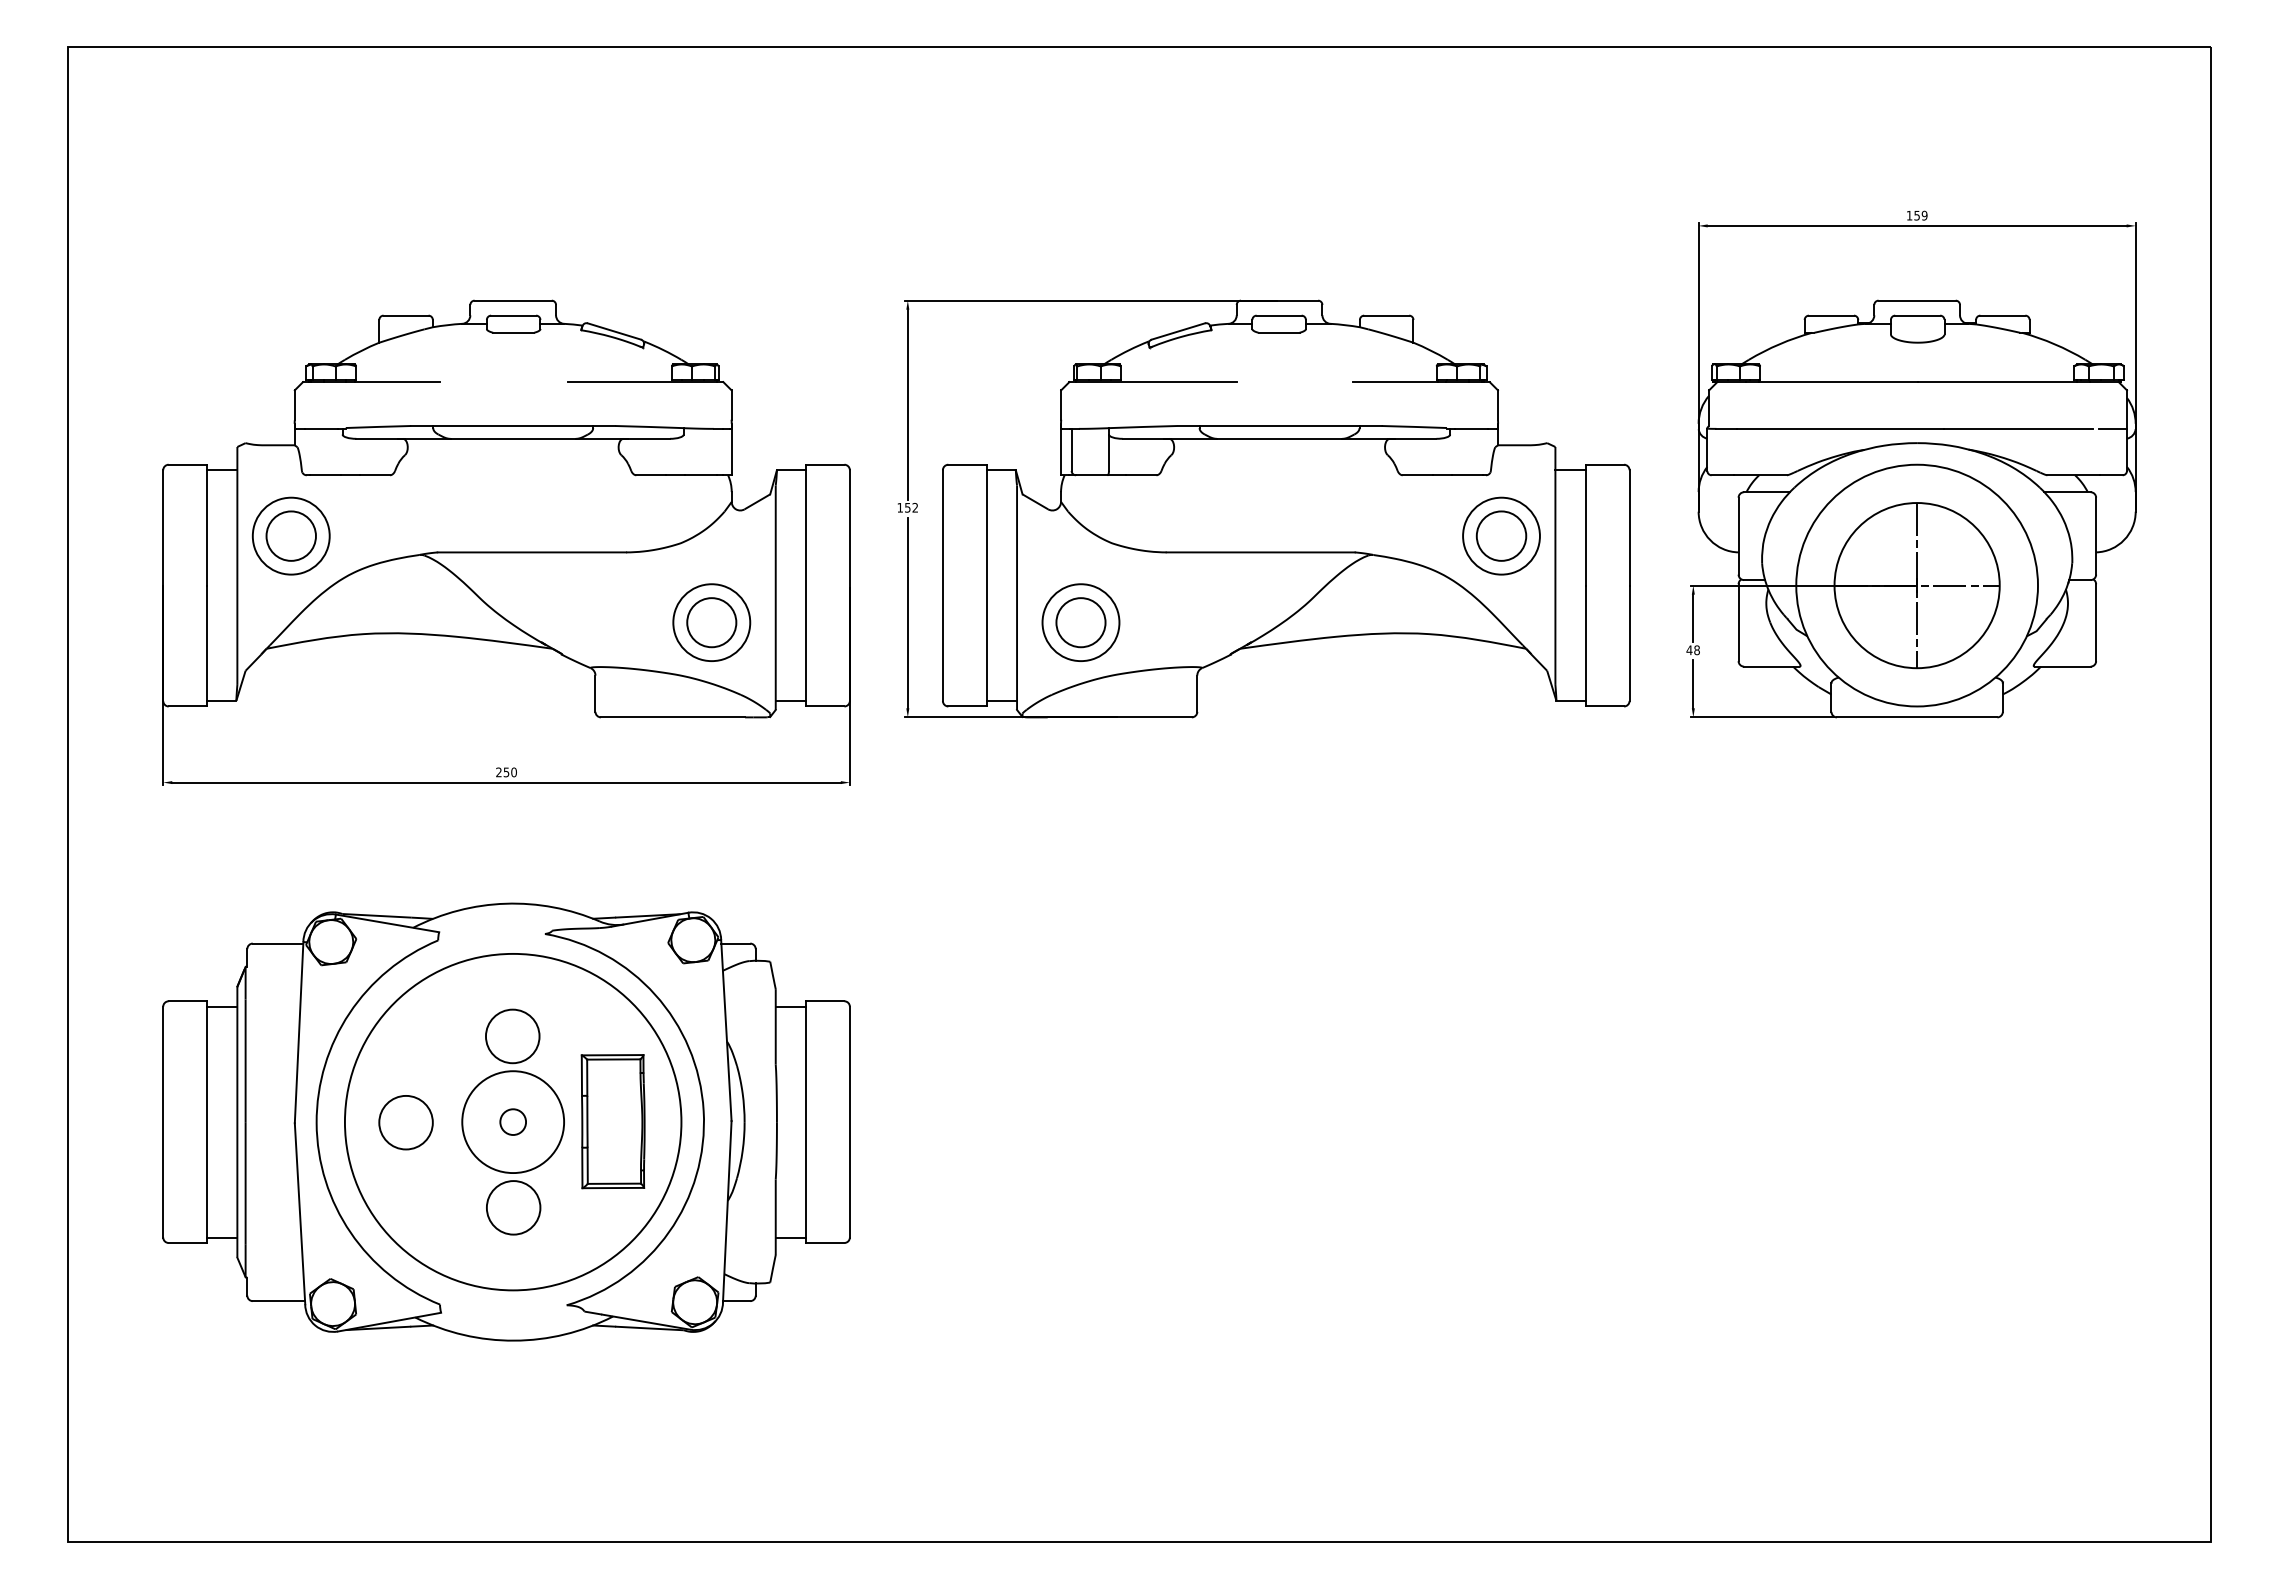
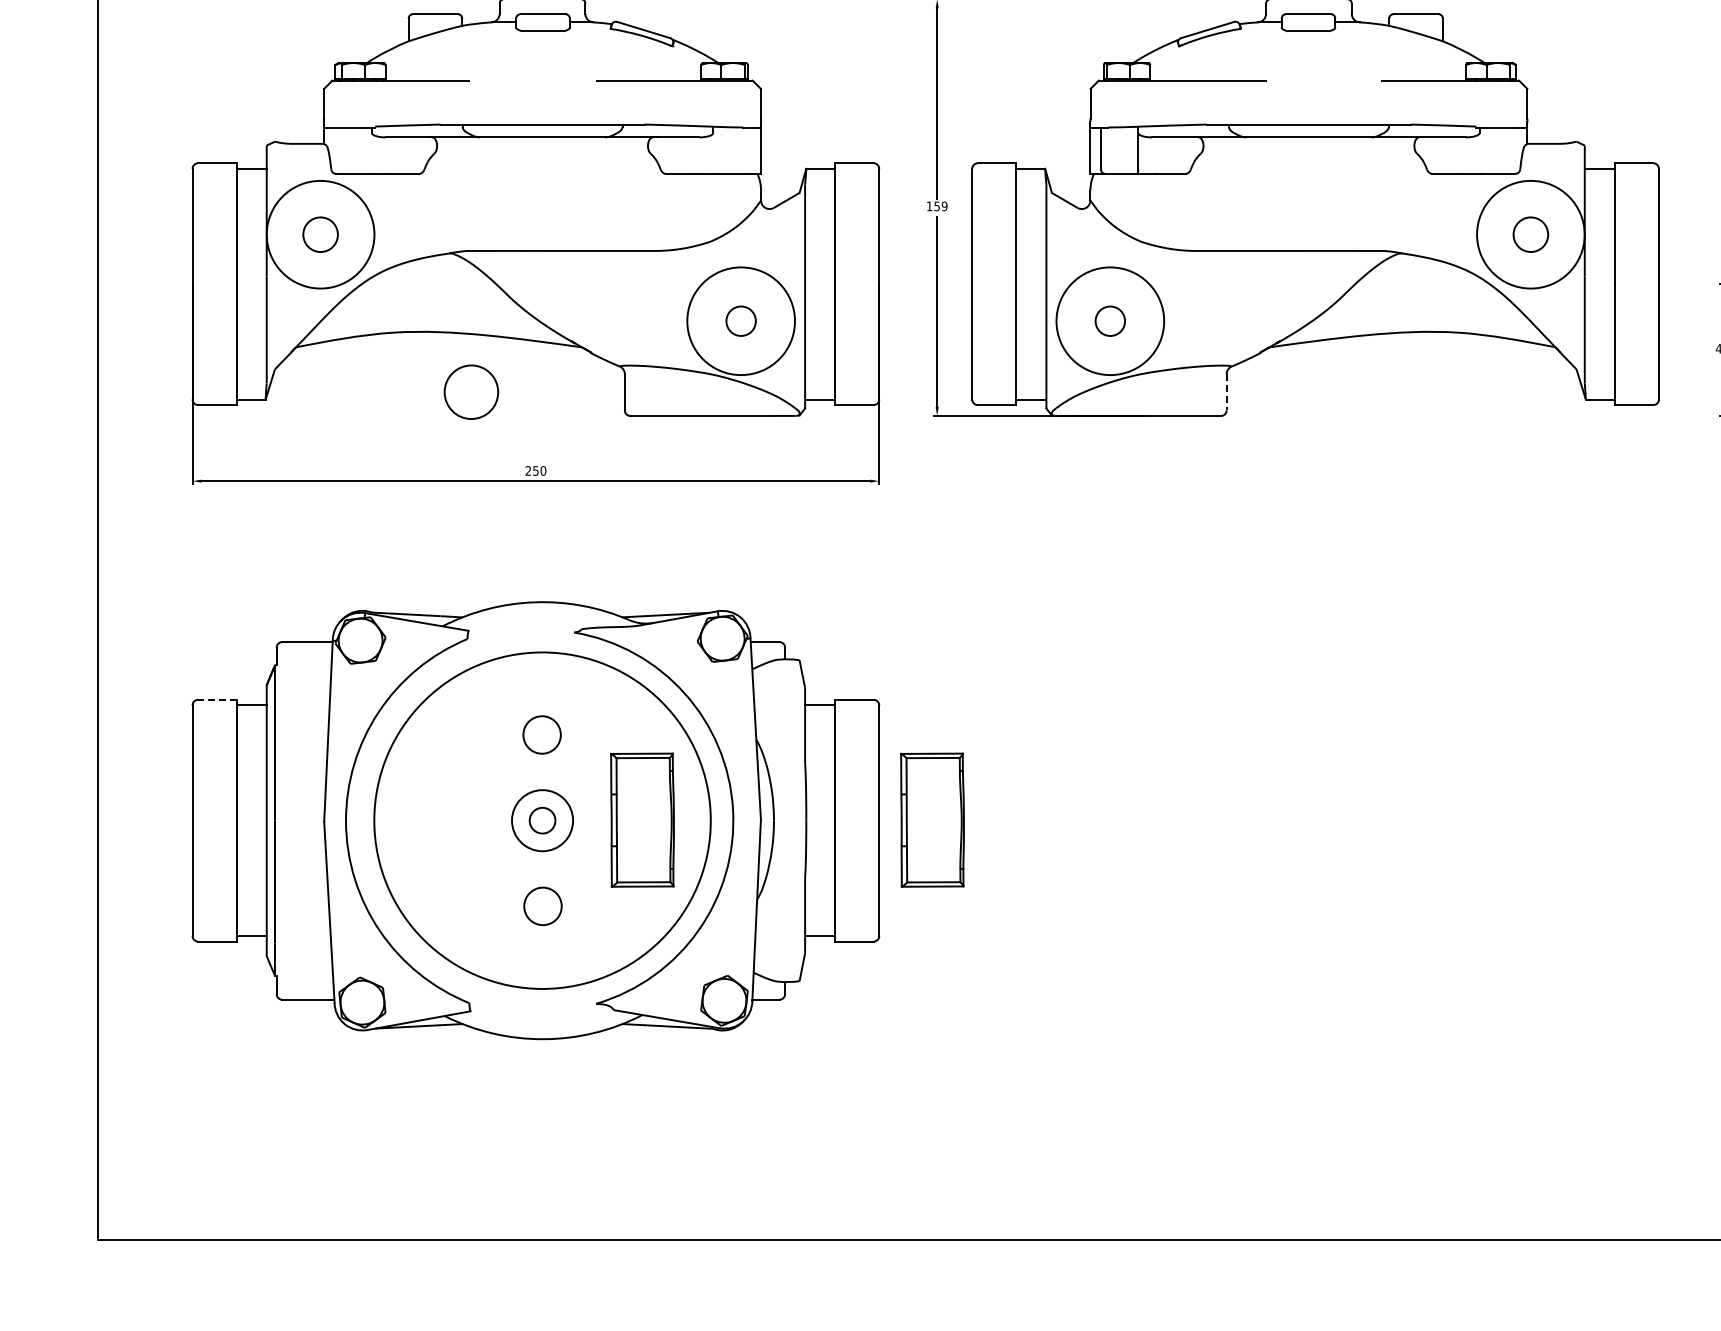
text: (915, 507) -> (944, 206), 152 -> 159
circle: (290, 535) -> (319, 234), size x0.7
circle: (290, 535) -> (319, 234), size x1.4
circle: (1501, 535) -> (1530, 234), size x0.7
circle: (1501, 535) -> (1530, 234), size x1.4
circle: (711, 622) -> (740, 321), size x0.6
circle: (711, 622) -> (740, 321), size x1.4
circle: (1080, 622) -> (1109, 321), size x0.6
circle: (1080, 622) -> (1109, 321), size x1.4
line: (1197, 694) -> (1226, 393), solid -> dashed
line: (187, 1001) -> (216, 700), solid -> dashed
circle: (512, 1036) -> (541, 735), size x0.7
part: (902, 1121) -> (931, 820), added
circle: (405, 1122) -> (470, 392), moved
circle: (513, 1122) -> (542, 821), size x0.6
circle: (513, 1207) -> (542, 906), size x0.7

